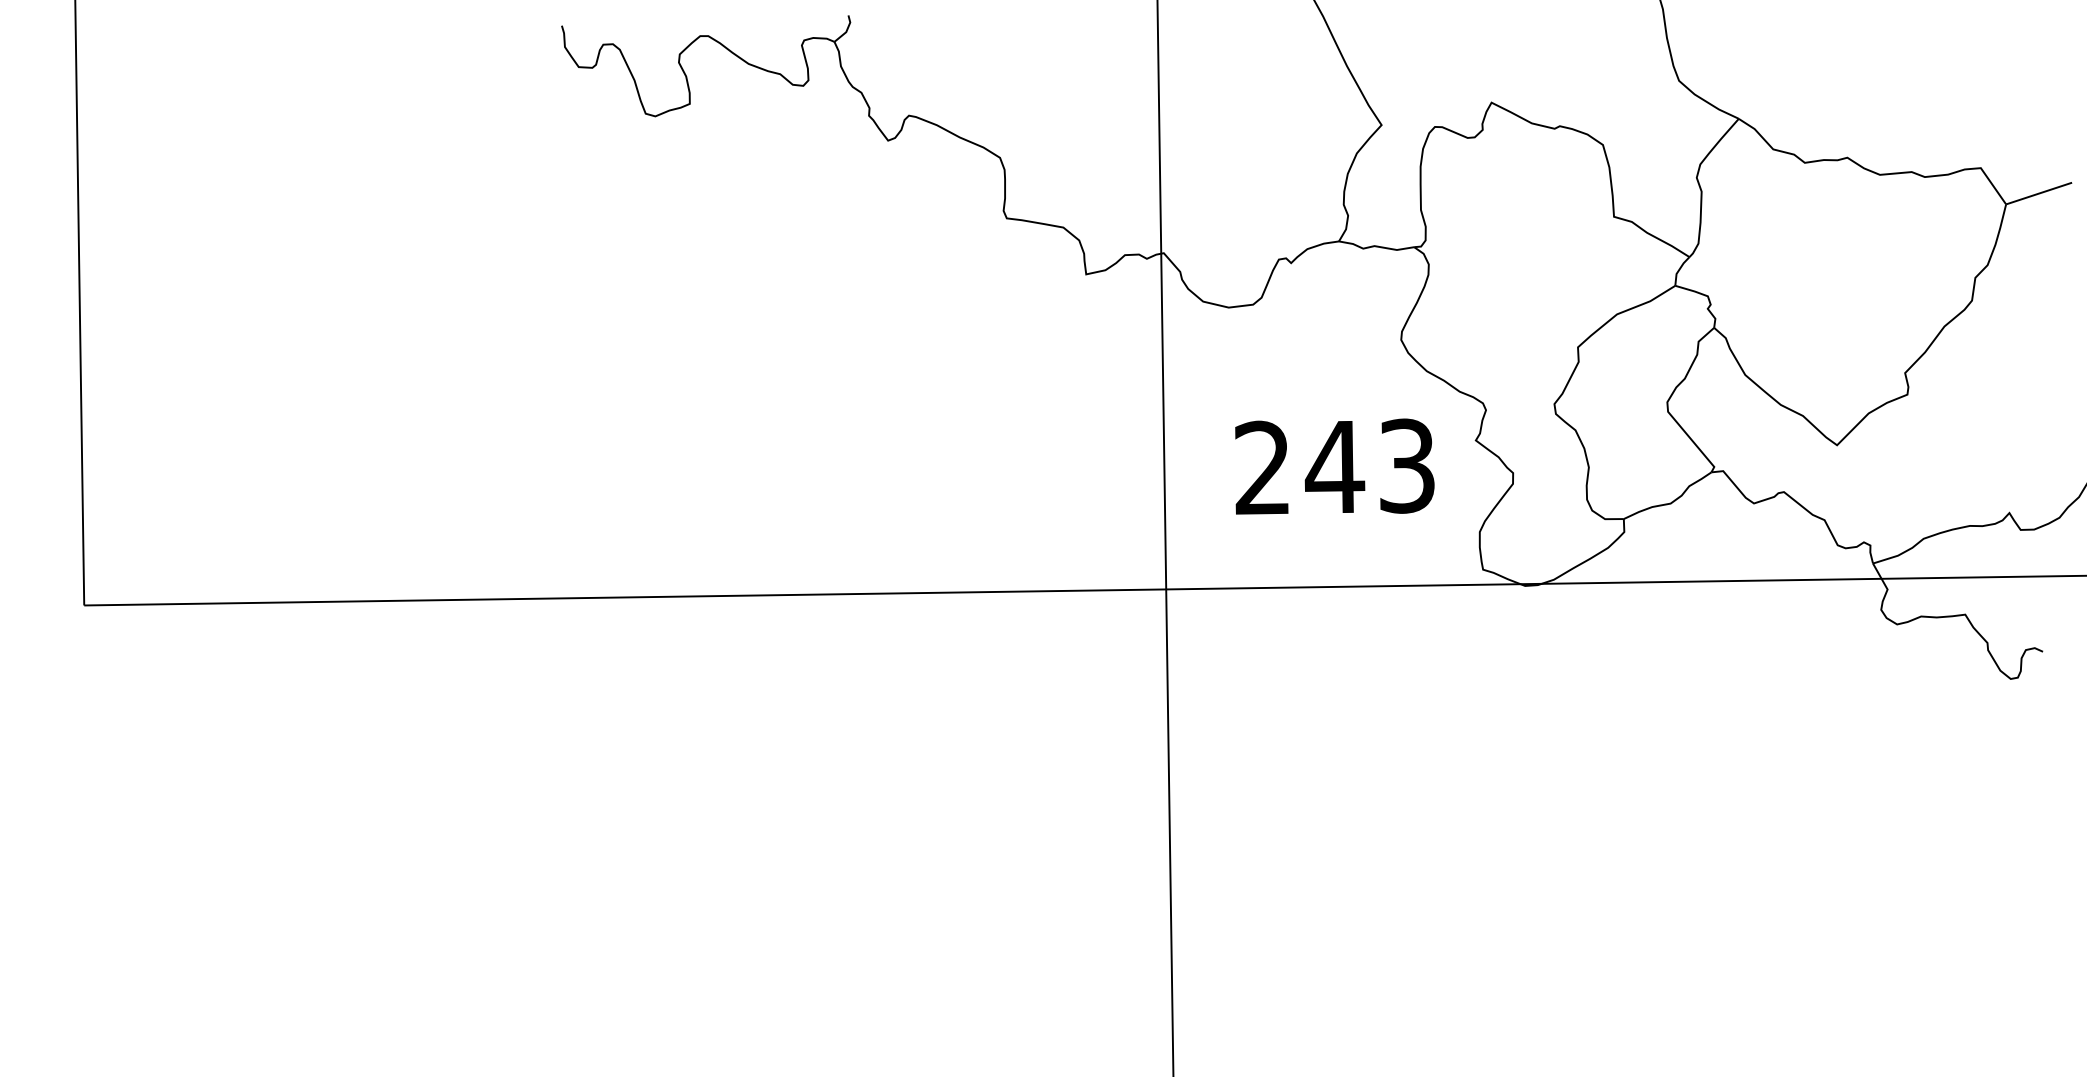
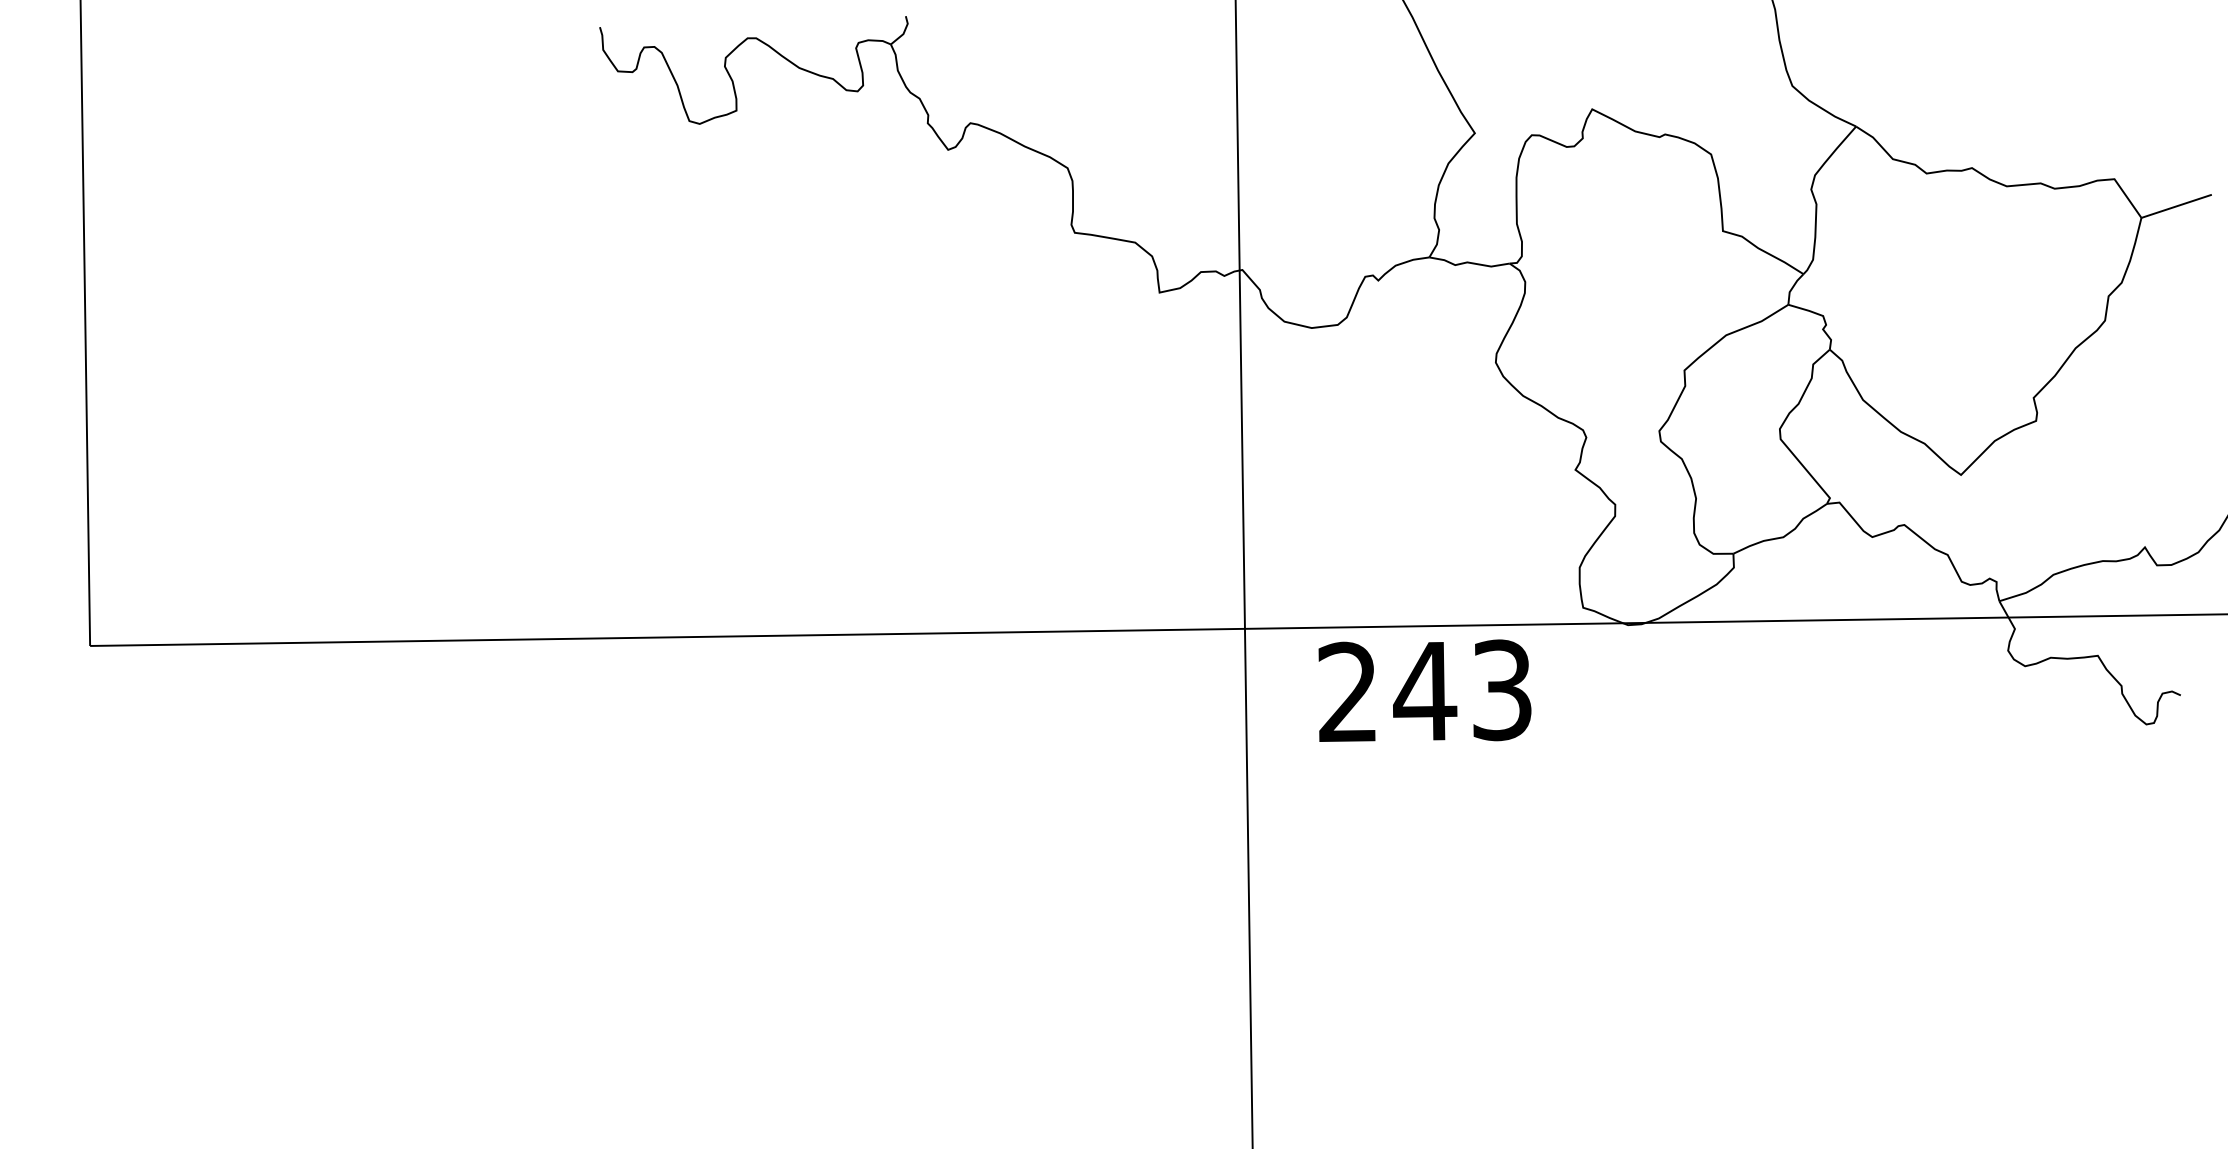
text: (1334, 466) -> (1424, 690), moved

